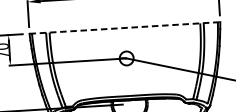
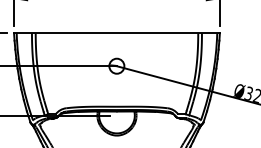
line: (124, 28) -> (116, 33), dashed -> solid

